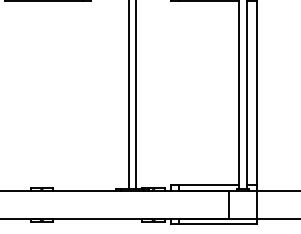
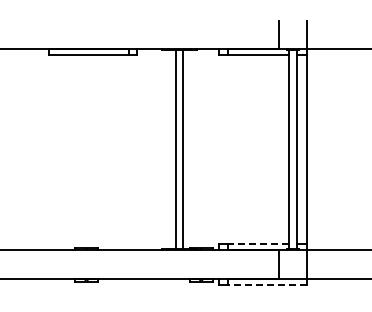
line: (209, 184) -> (258, 243), solid -> dashed
line: (218, 224) -> (267, 284), solid -> dashed

